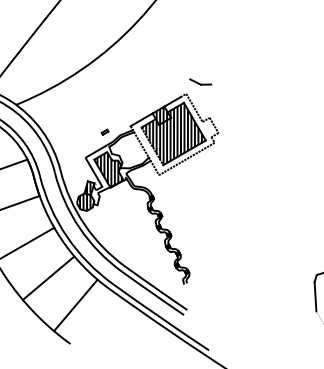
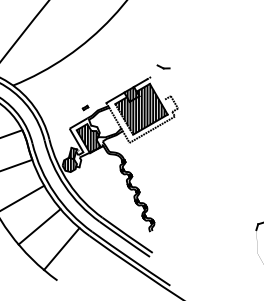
part: (200, 81) -> (163, 66), size x0.7
line: (194, 107) -> (158, 87), removed
line: (315, 296) -> (257, 241), removed

